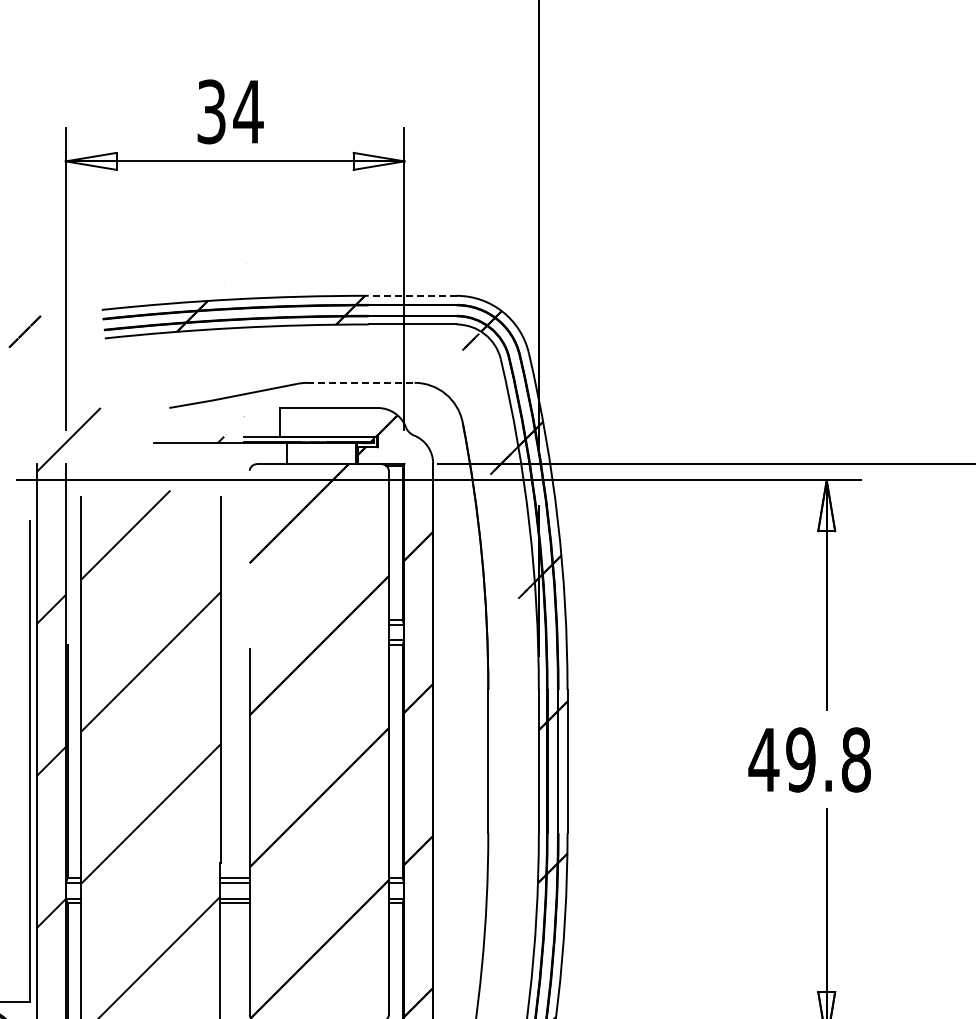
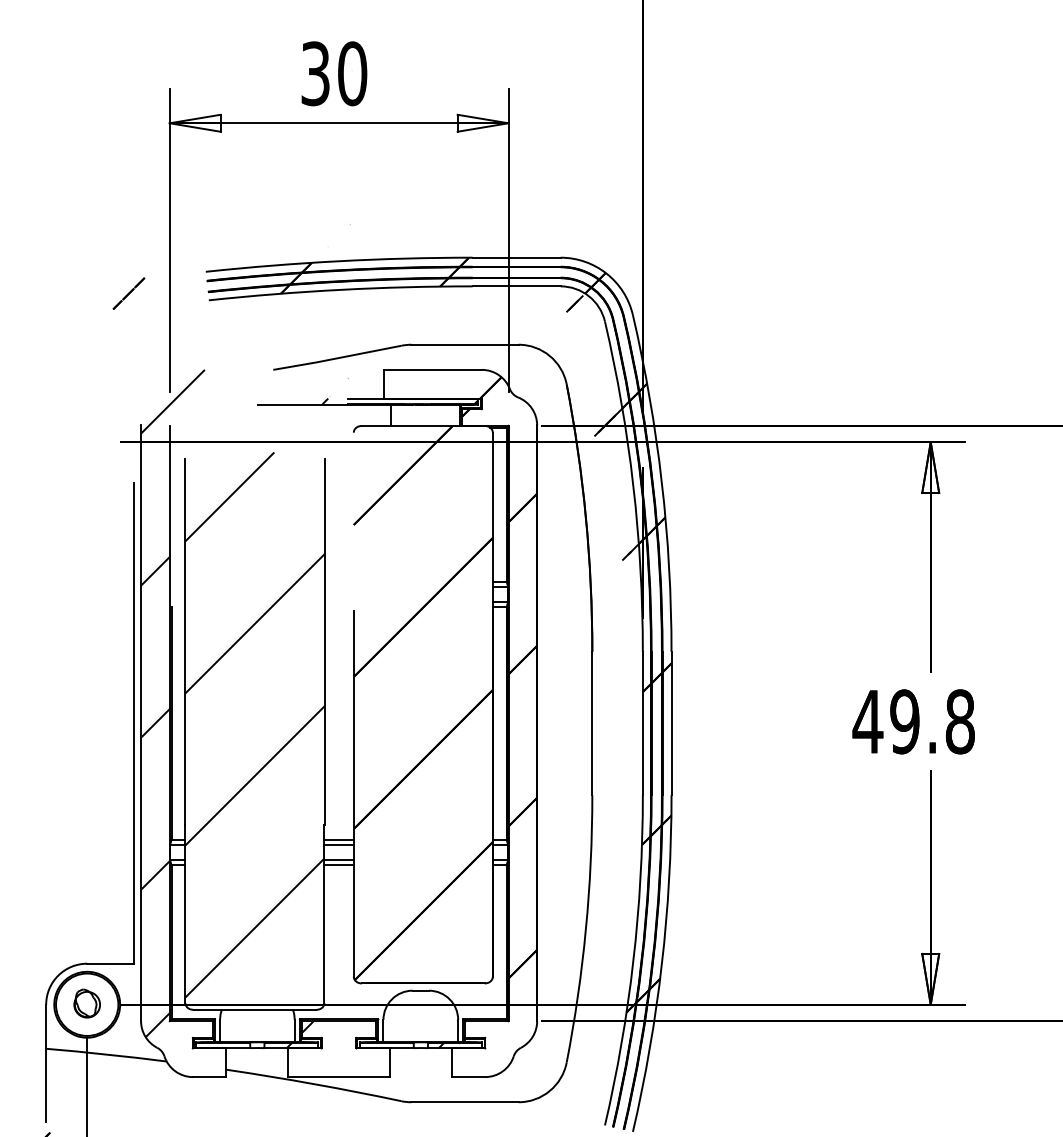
text: (248, 111) -> (352, 73), 34 -> 30
line: (412, 295) -> (516, 257), dashed -> solid
line: (361, 382) -> (465, 344), dashed -> solid

